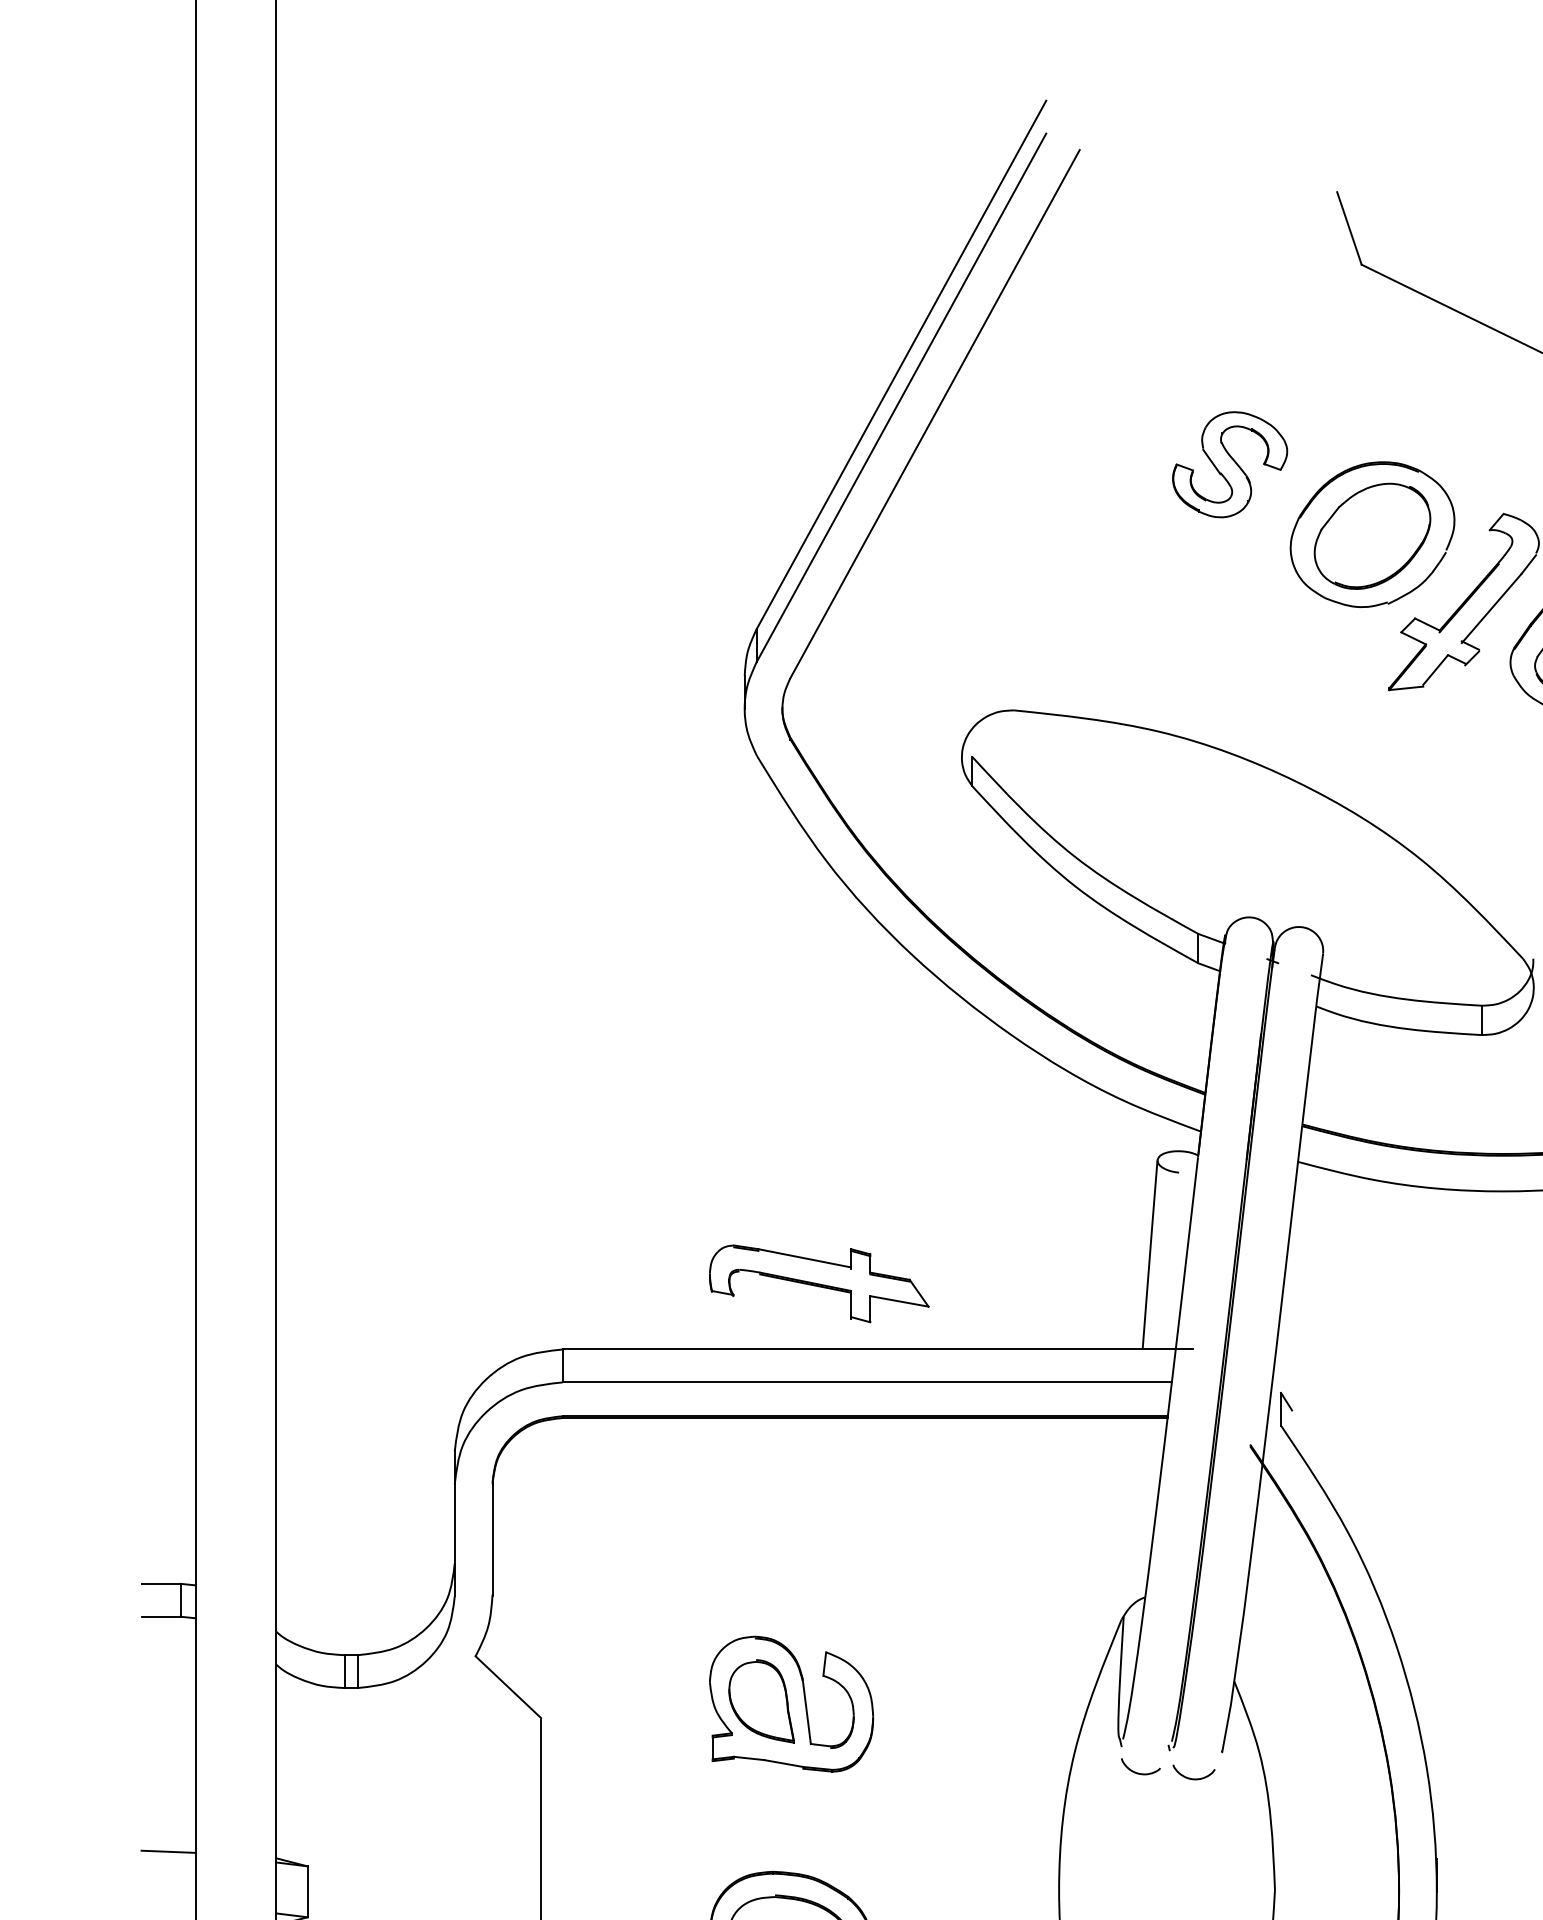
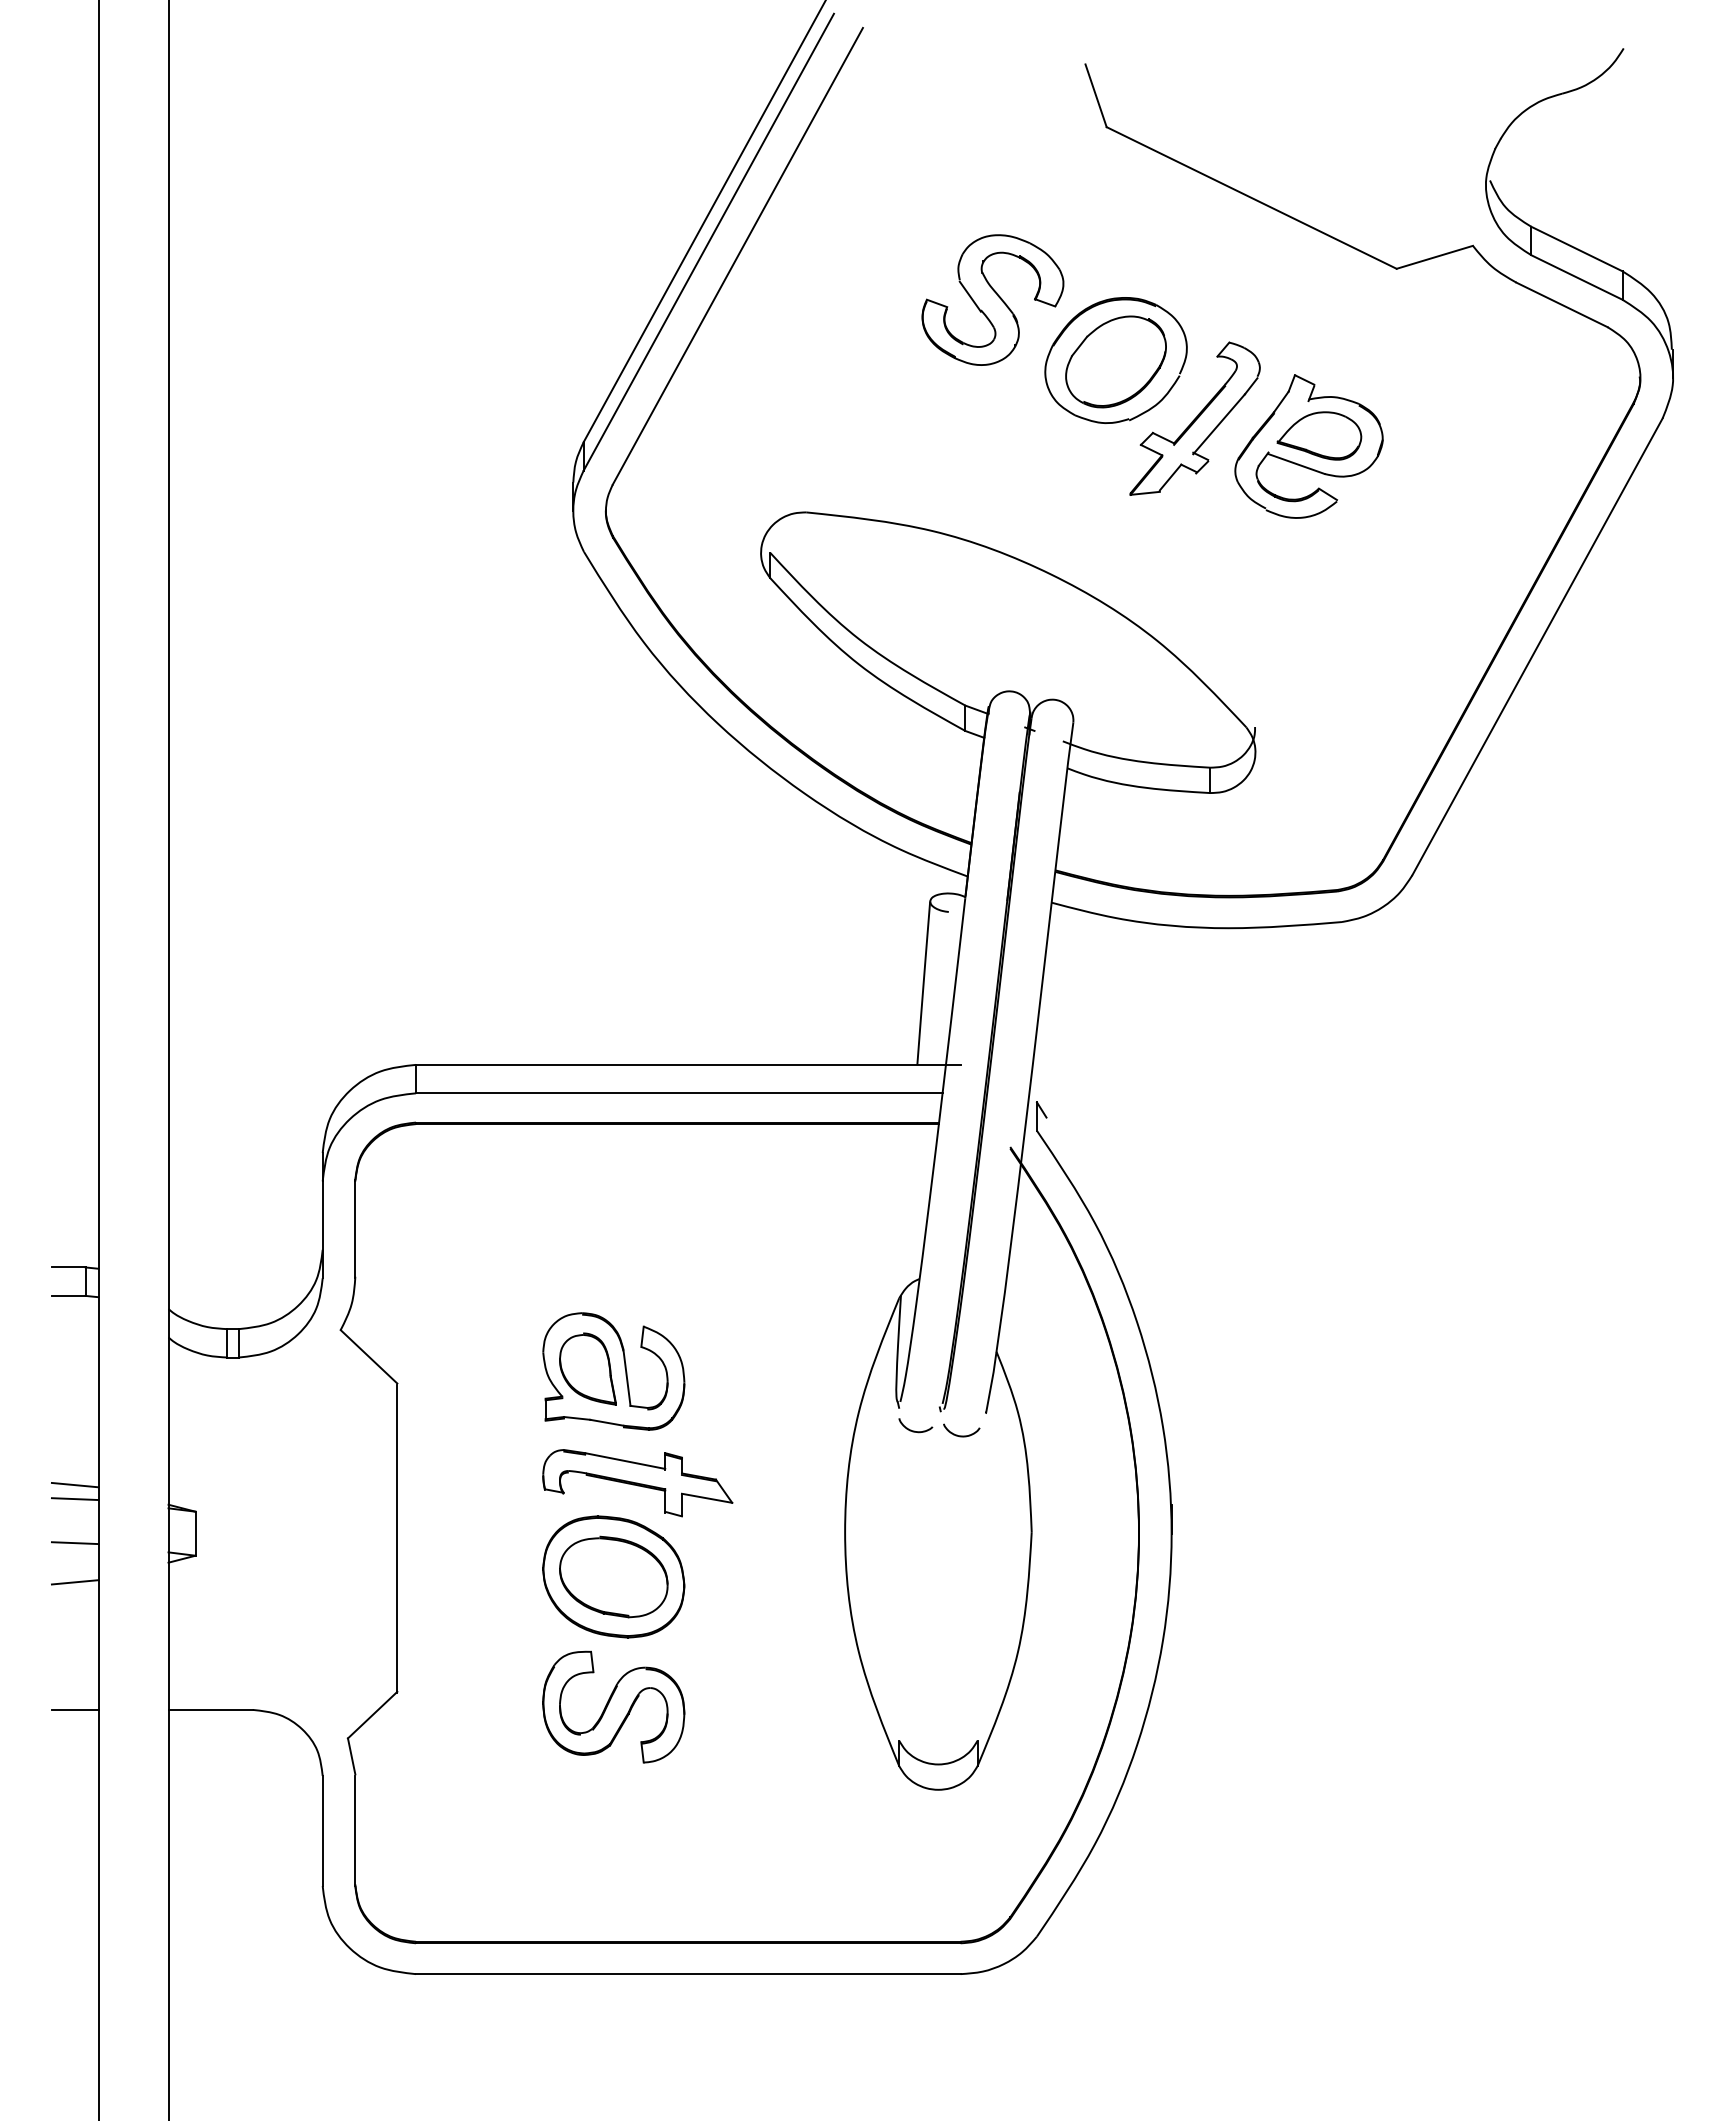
part: (1229, 464) -> (992, 299), size x1.43
part: (818, 1284) -> (637, 1483), moved
line: (167, 1834) -> (74, 1484), added
line: (167, 1903) -> (74, 1543), added

